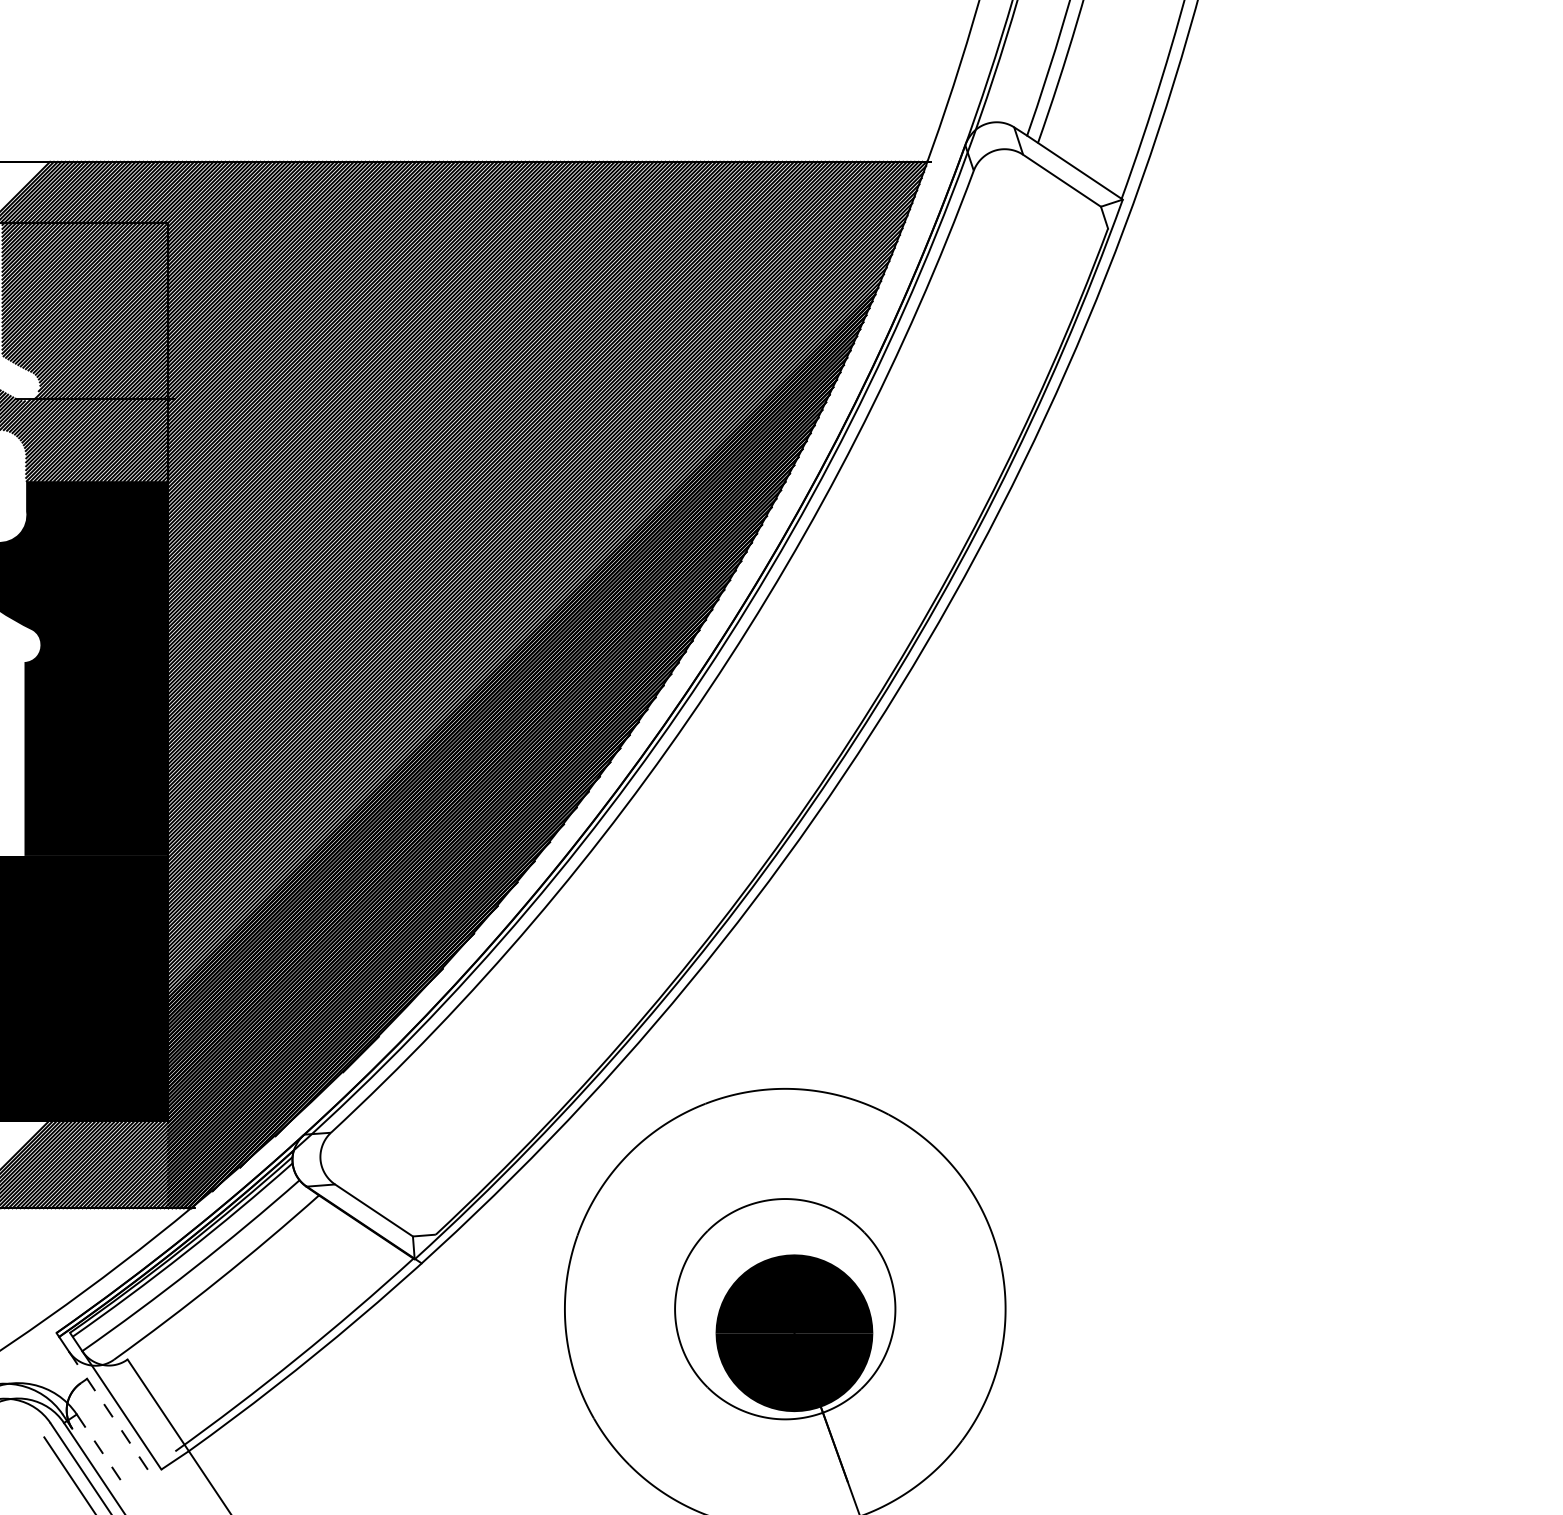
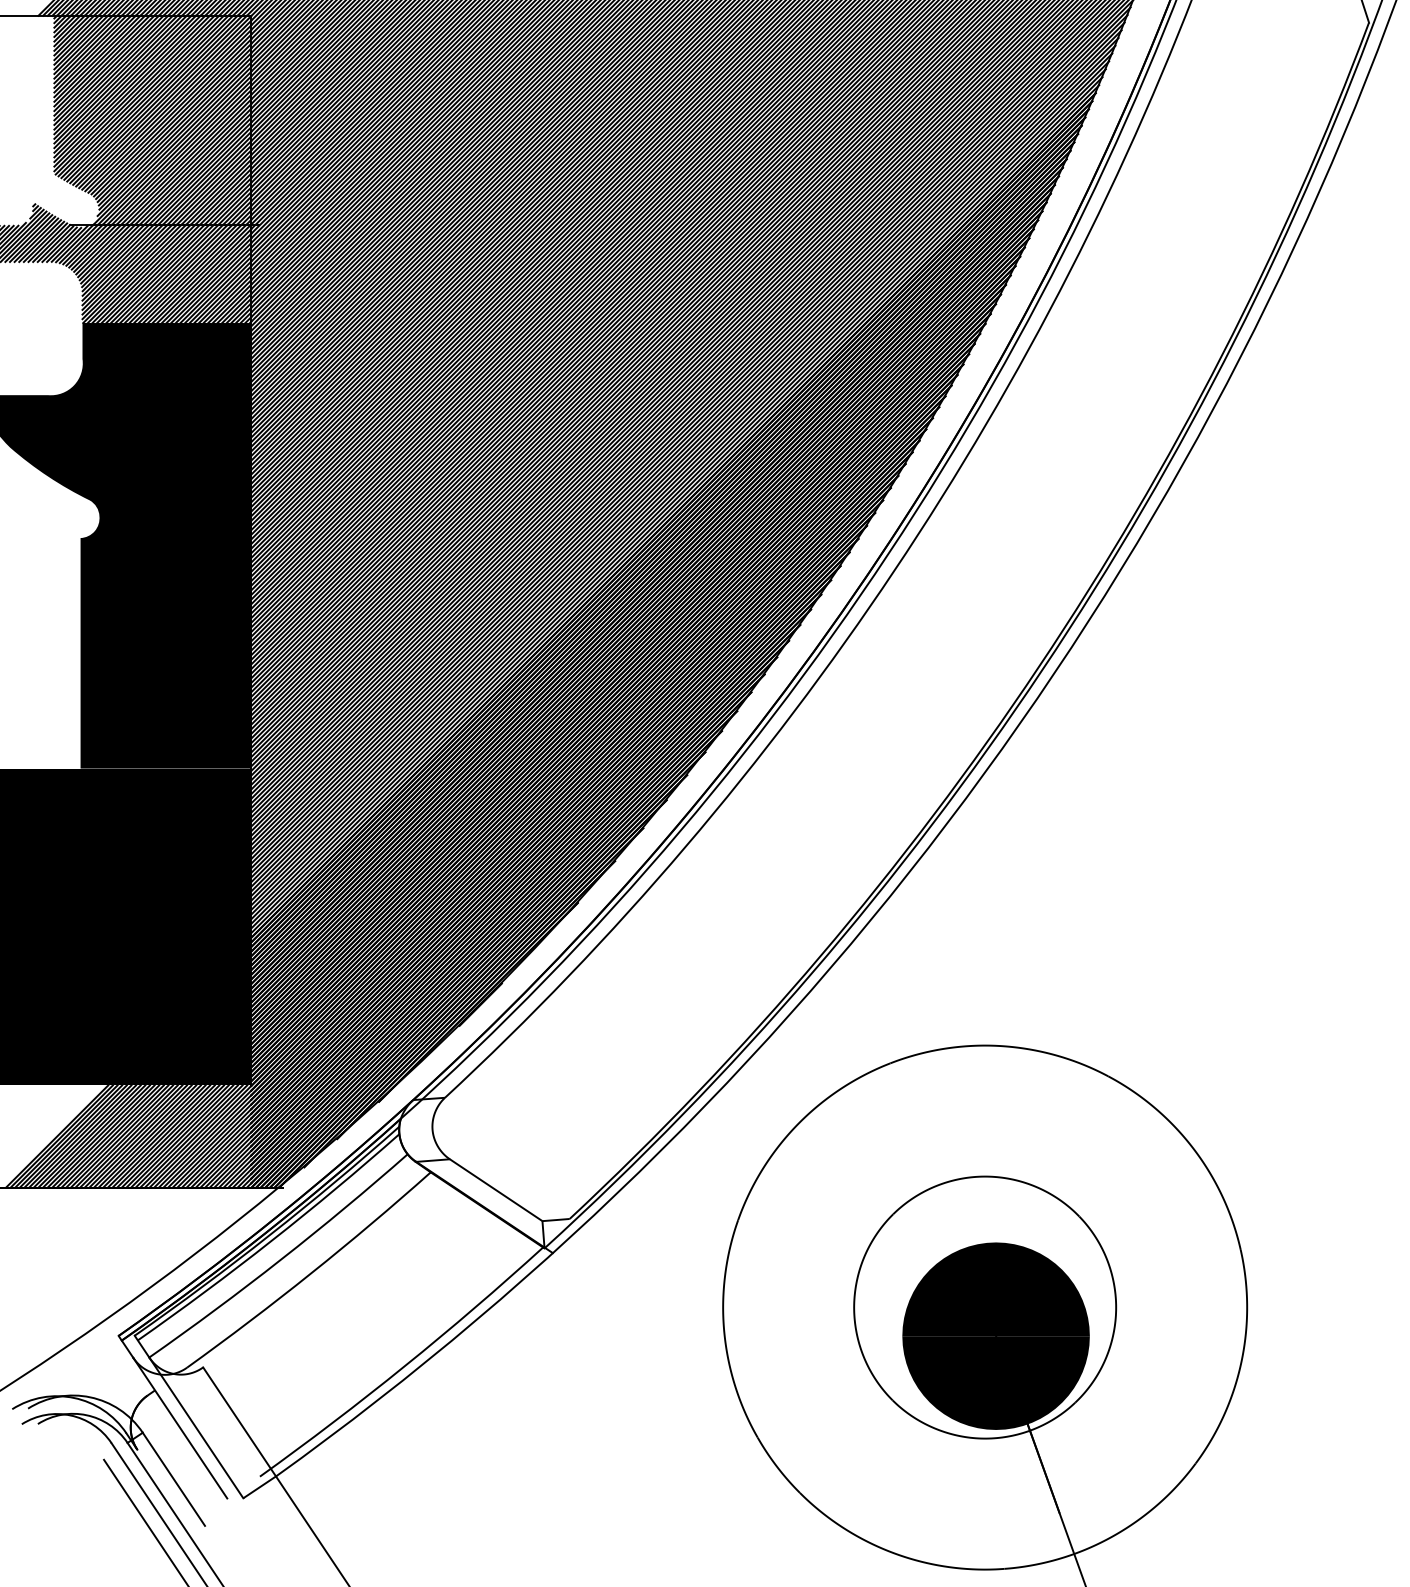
line: (108, 1410) -> (180, 1428), dashed -> solid
line: (103, 1454) -> (174, 1480), dashed -> solid

